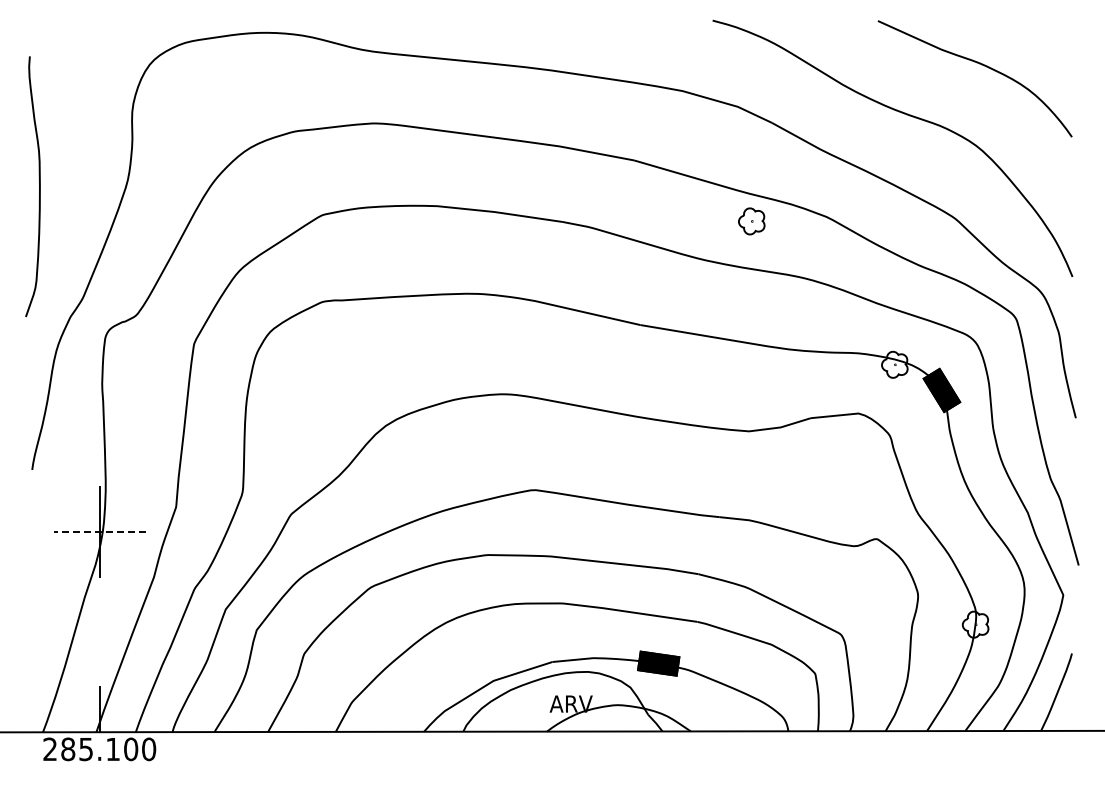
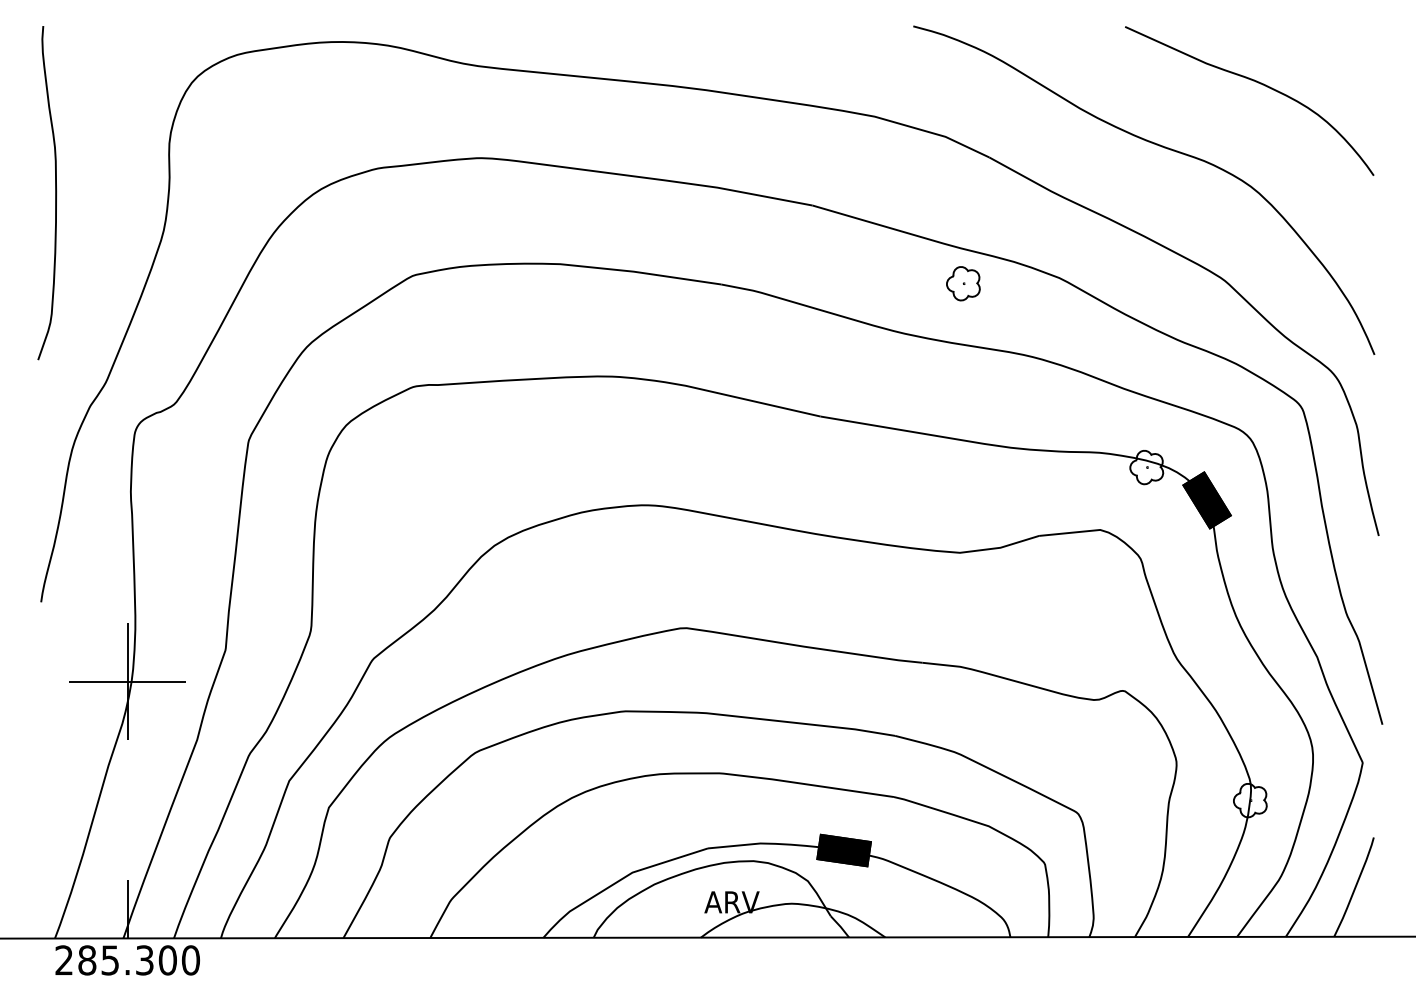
curve: (39, 186) -> (55, 192), moved
line: (99, 531) -> (127, 681), dashed -> solid
text: (112, 749) -> (144, 960), 285.100 -> 285.300

